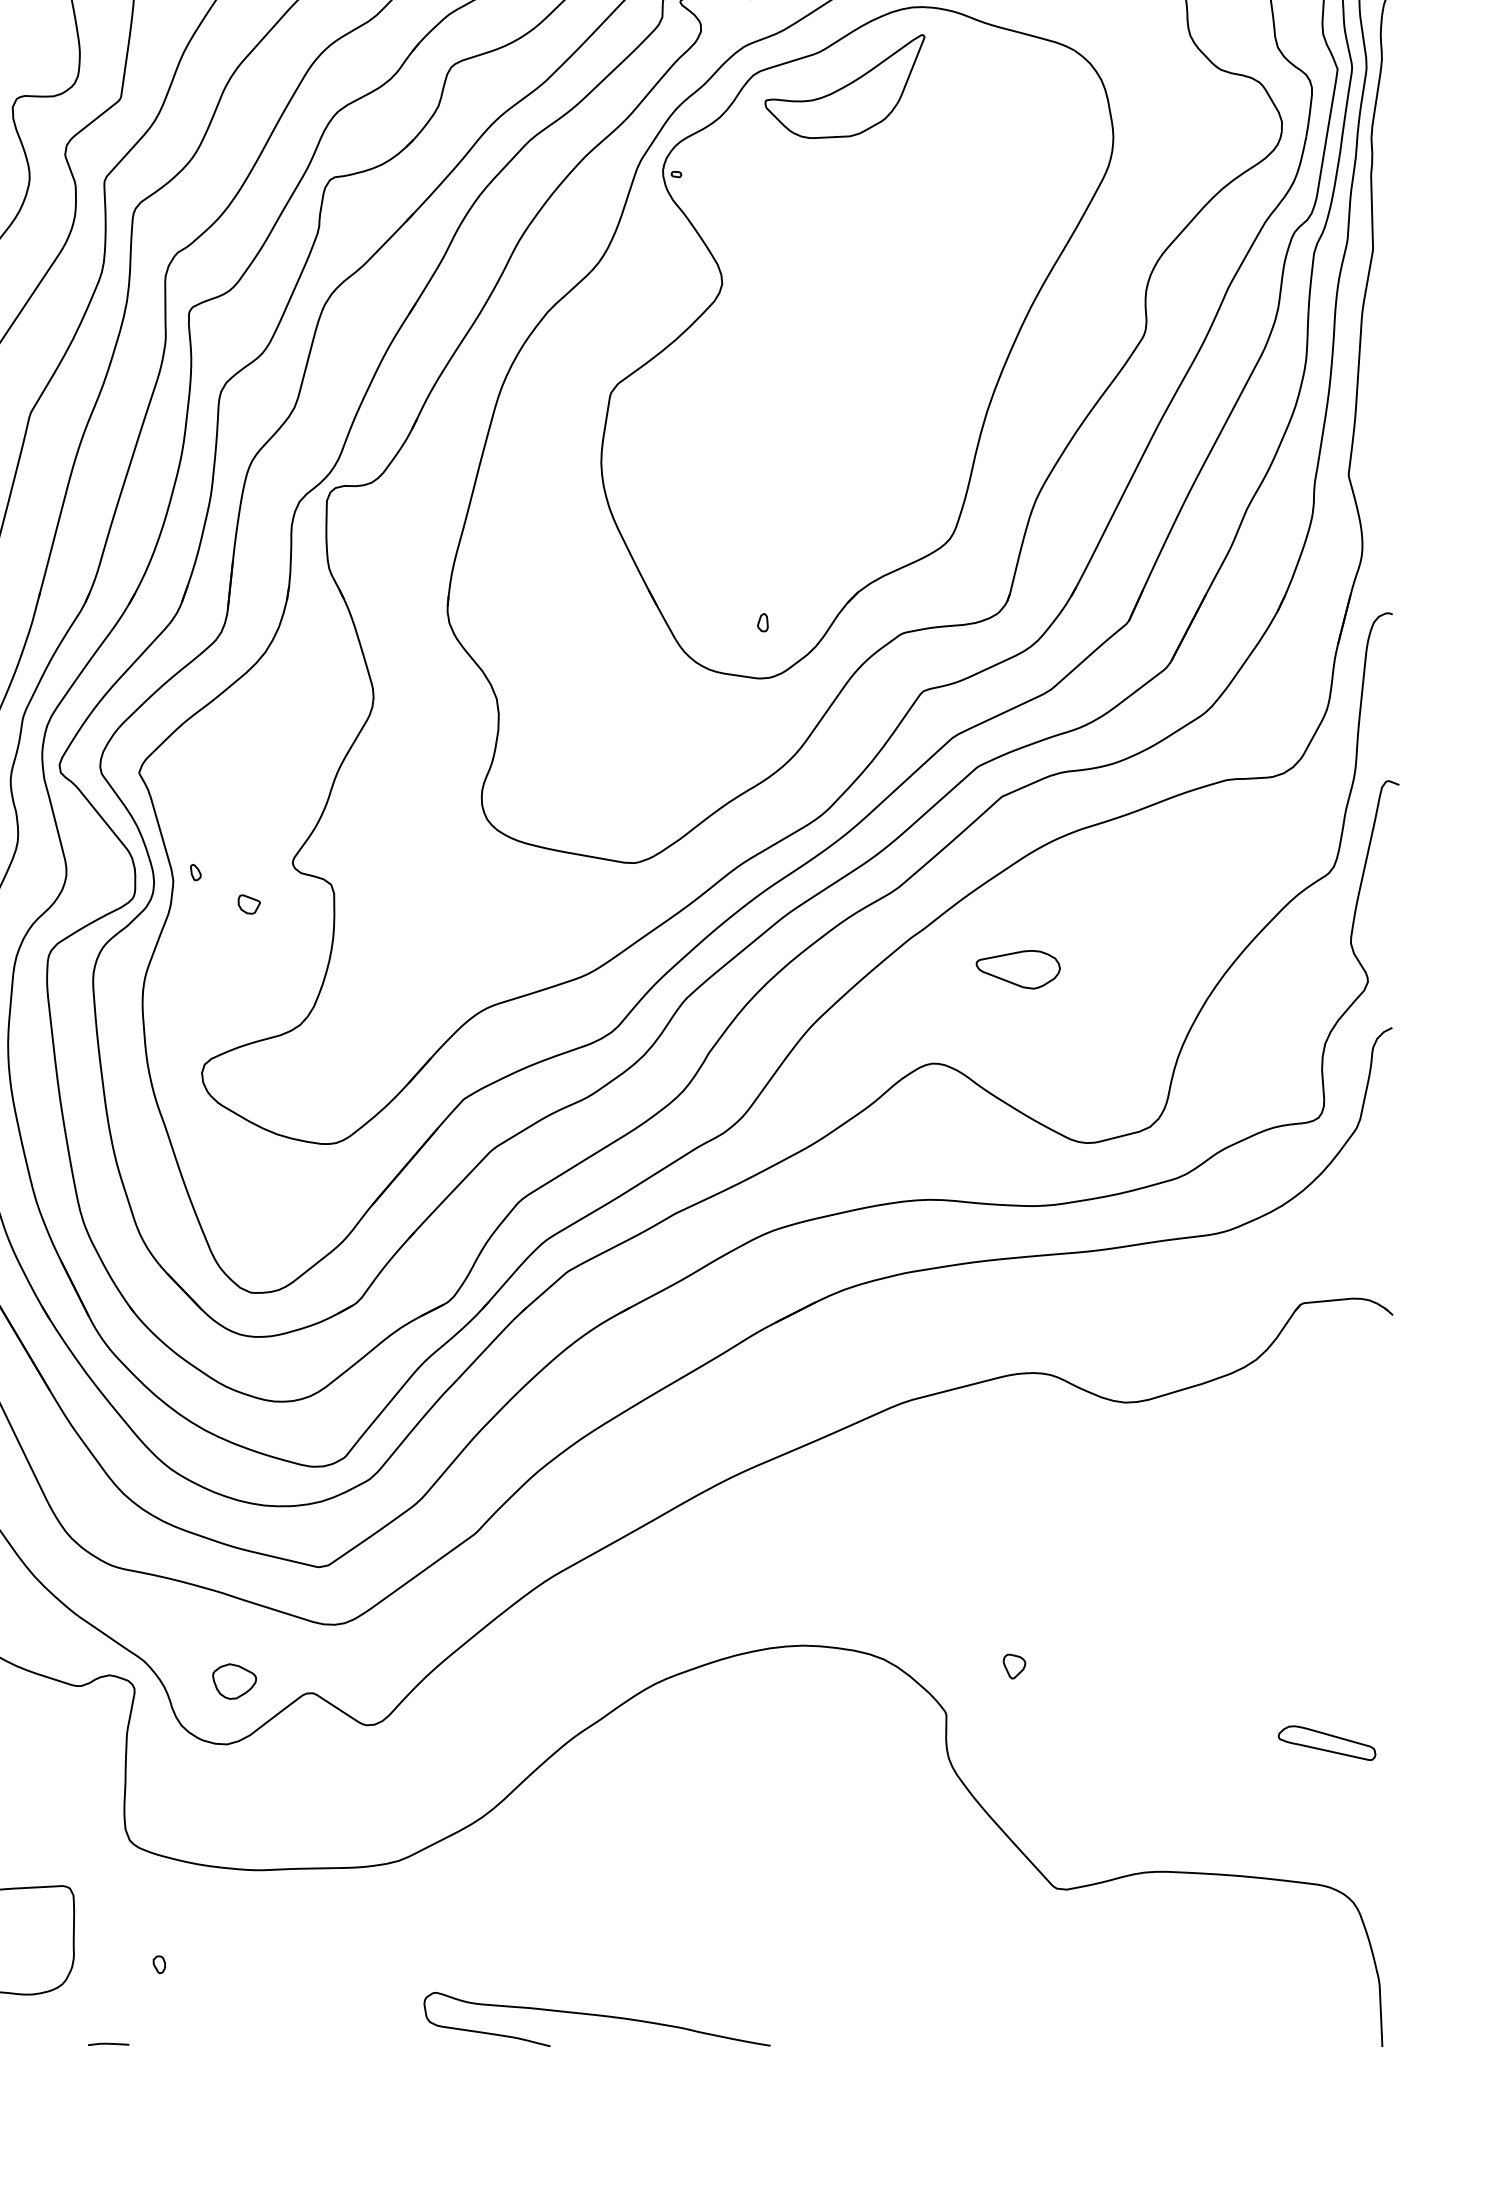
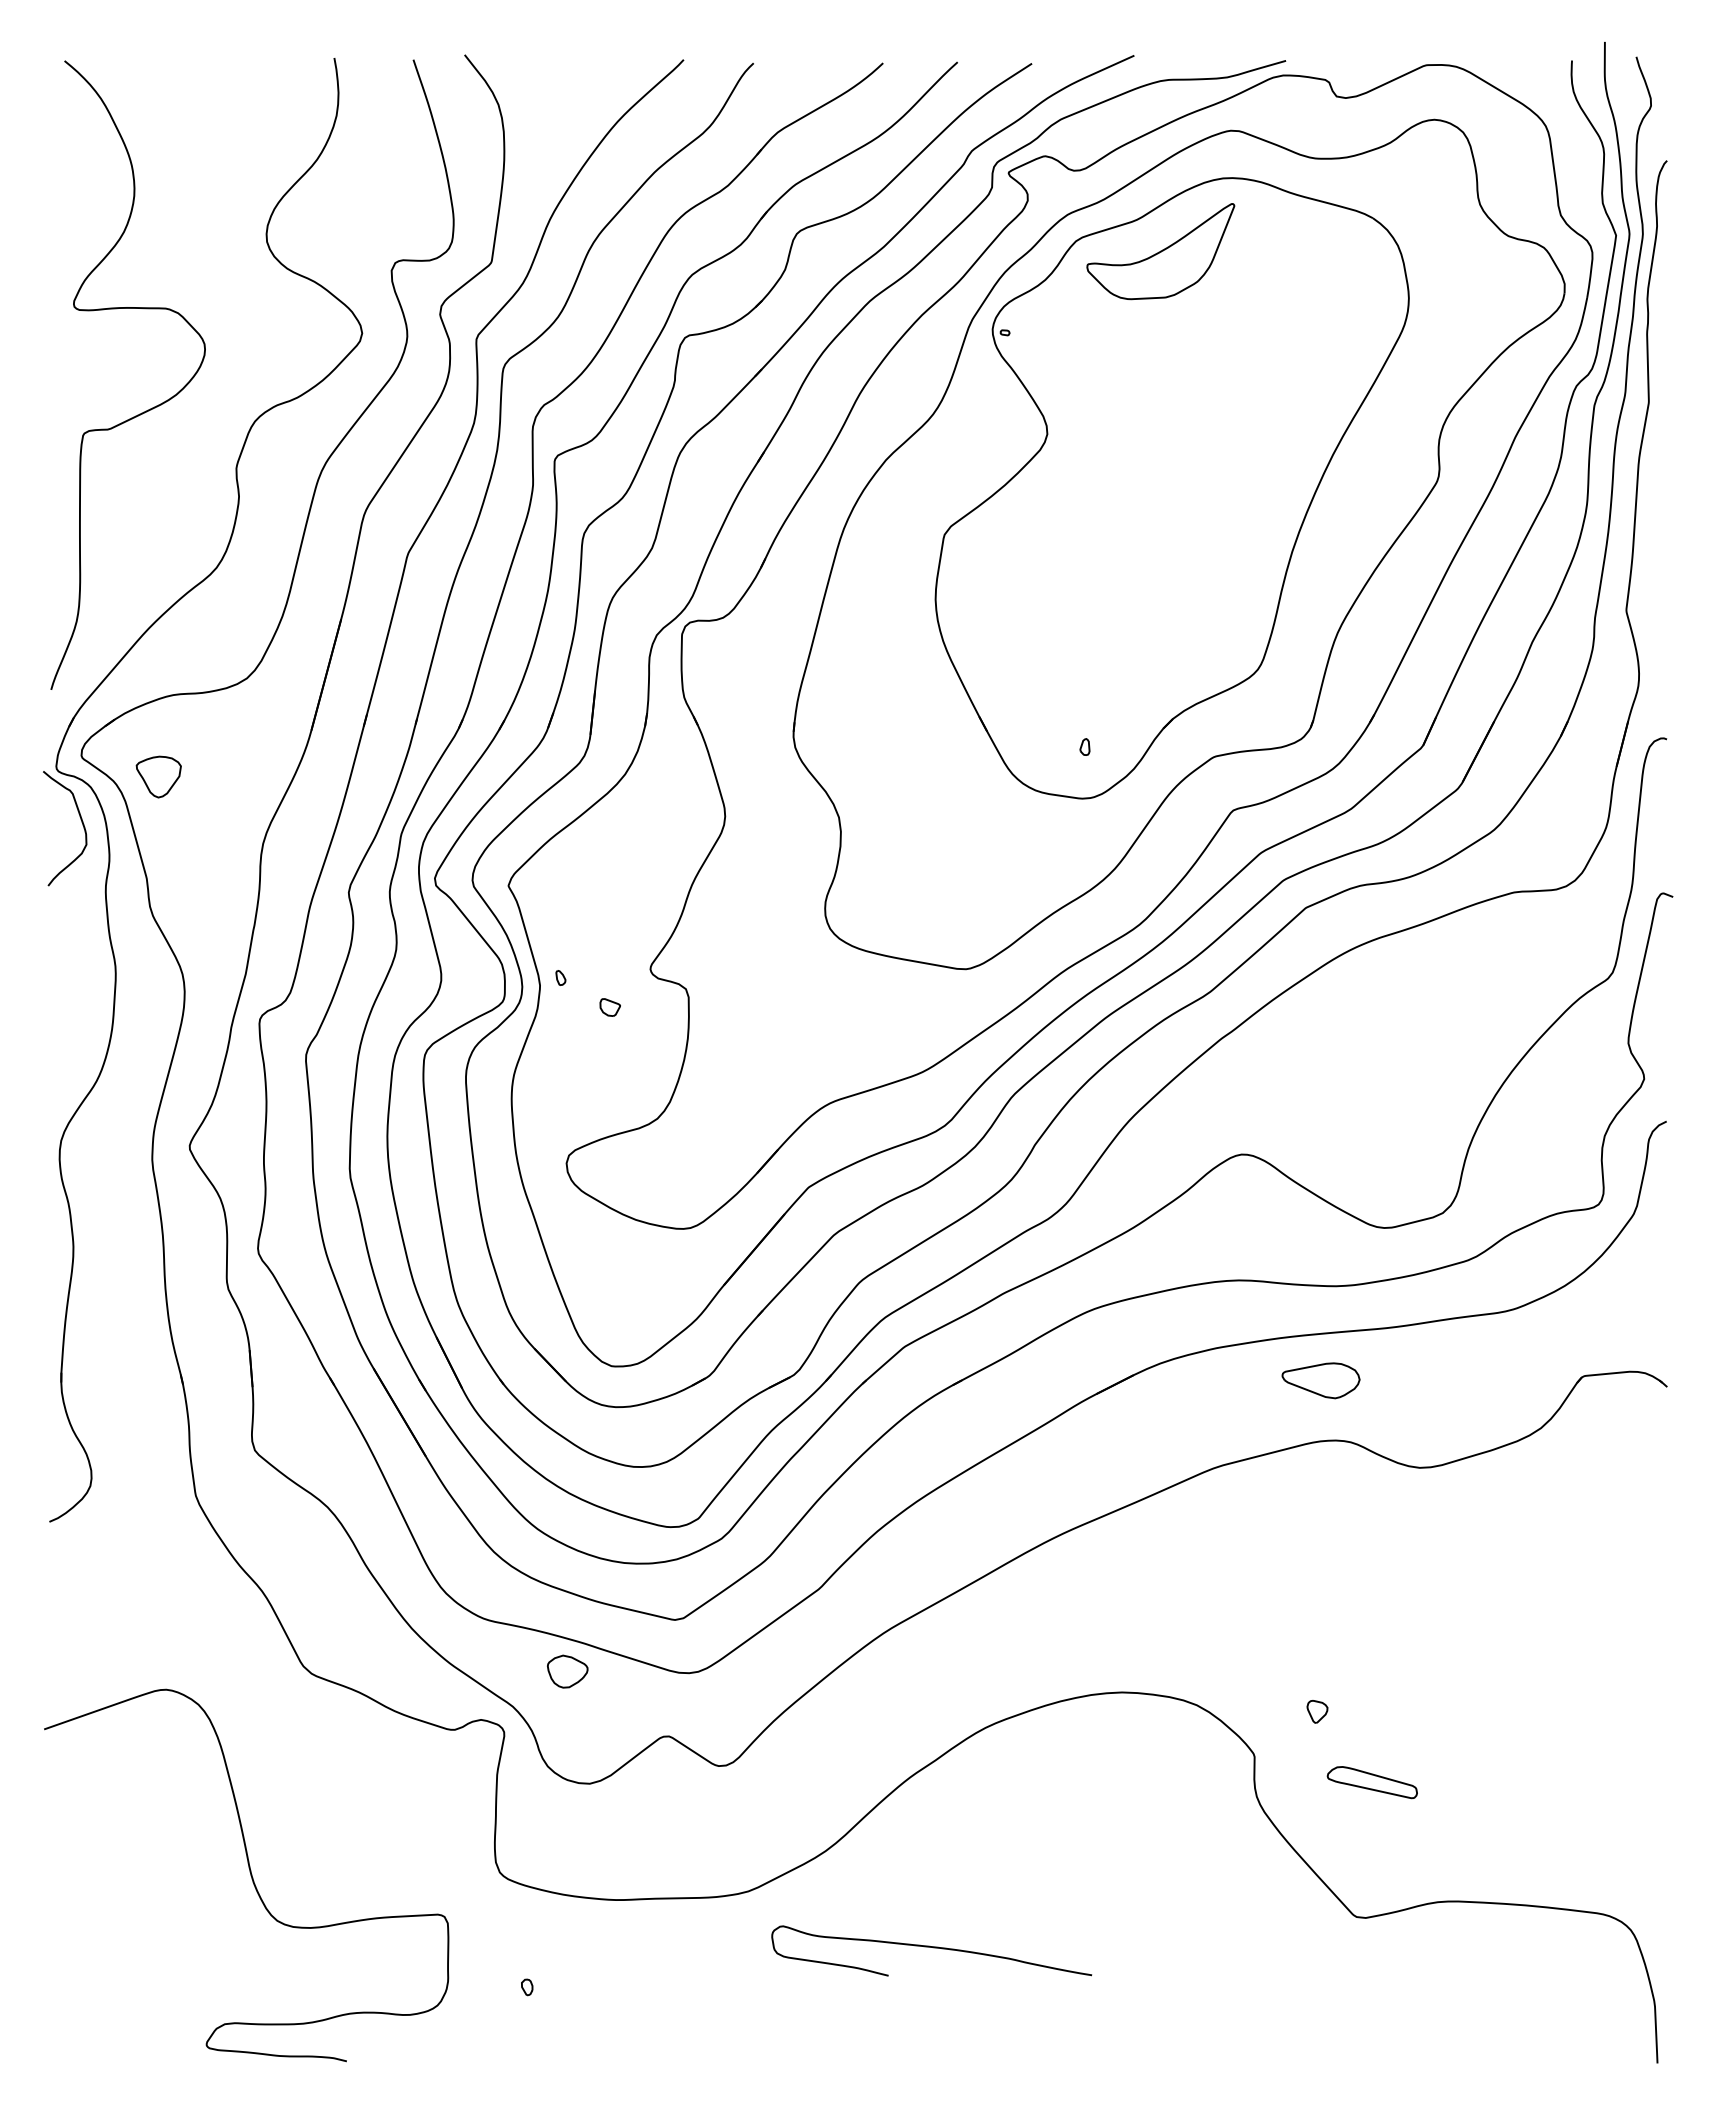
part: (1017, 969) -> (1320, 1380), moved
part: (234, 1681) -> (567, 1671), moved
part: (1326, 1743) -> (1371, 1782), moved
curve: (599, 2016) -> (933, 1948), moved
line: (108, 2043) -> (480, 2060), removed

